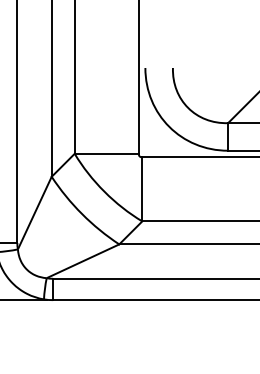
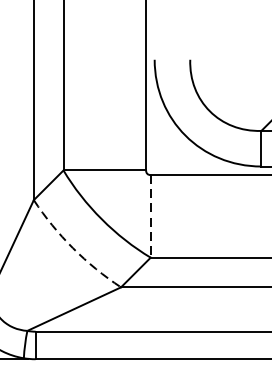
line: (142, 189) -> (150, 216), solid -> dashed
arc: (82, 214) -> (73, 248), solid -> dashed

